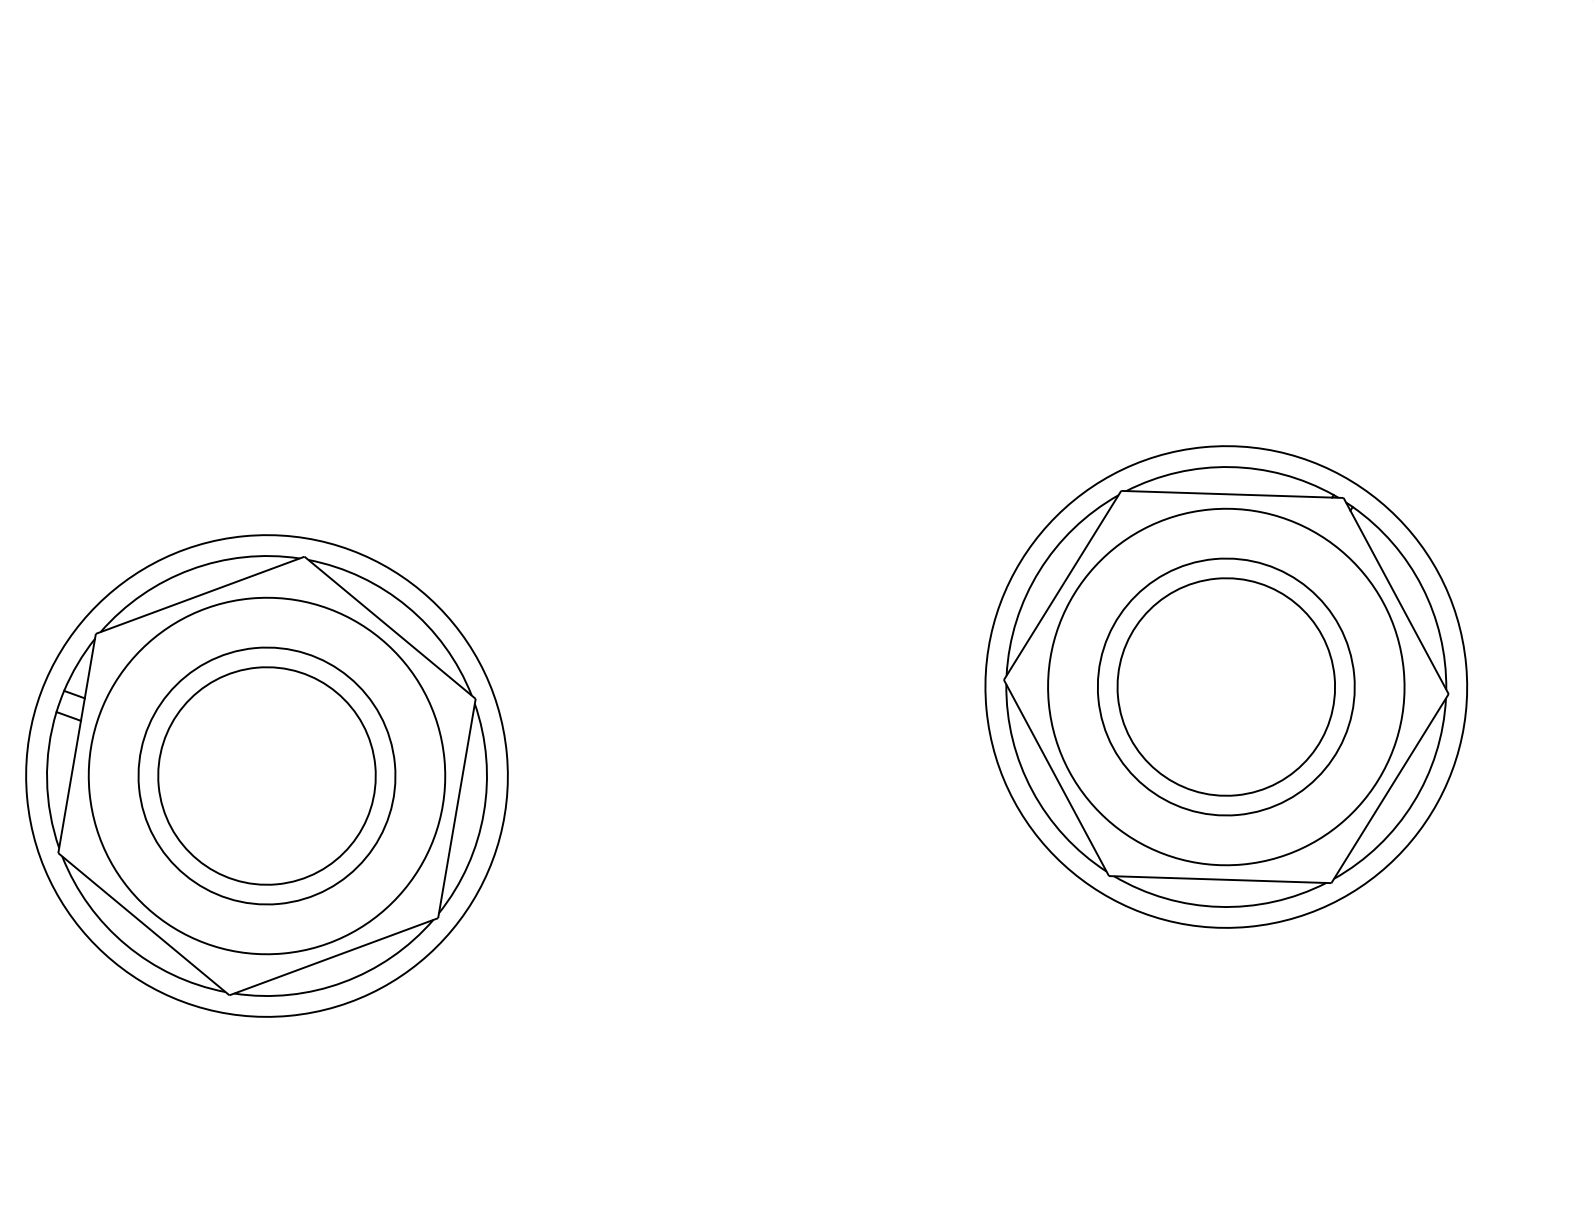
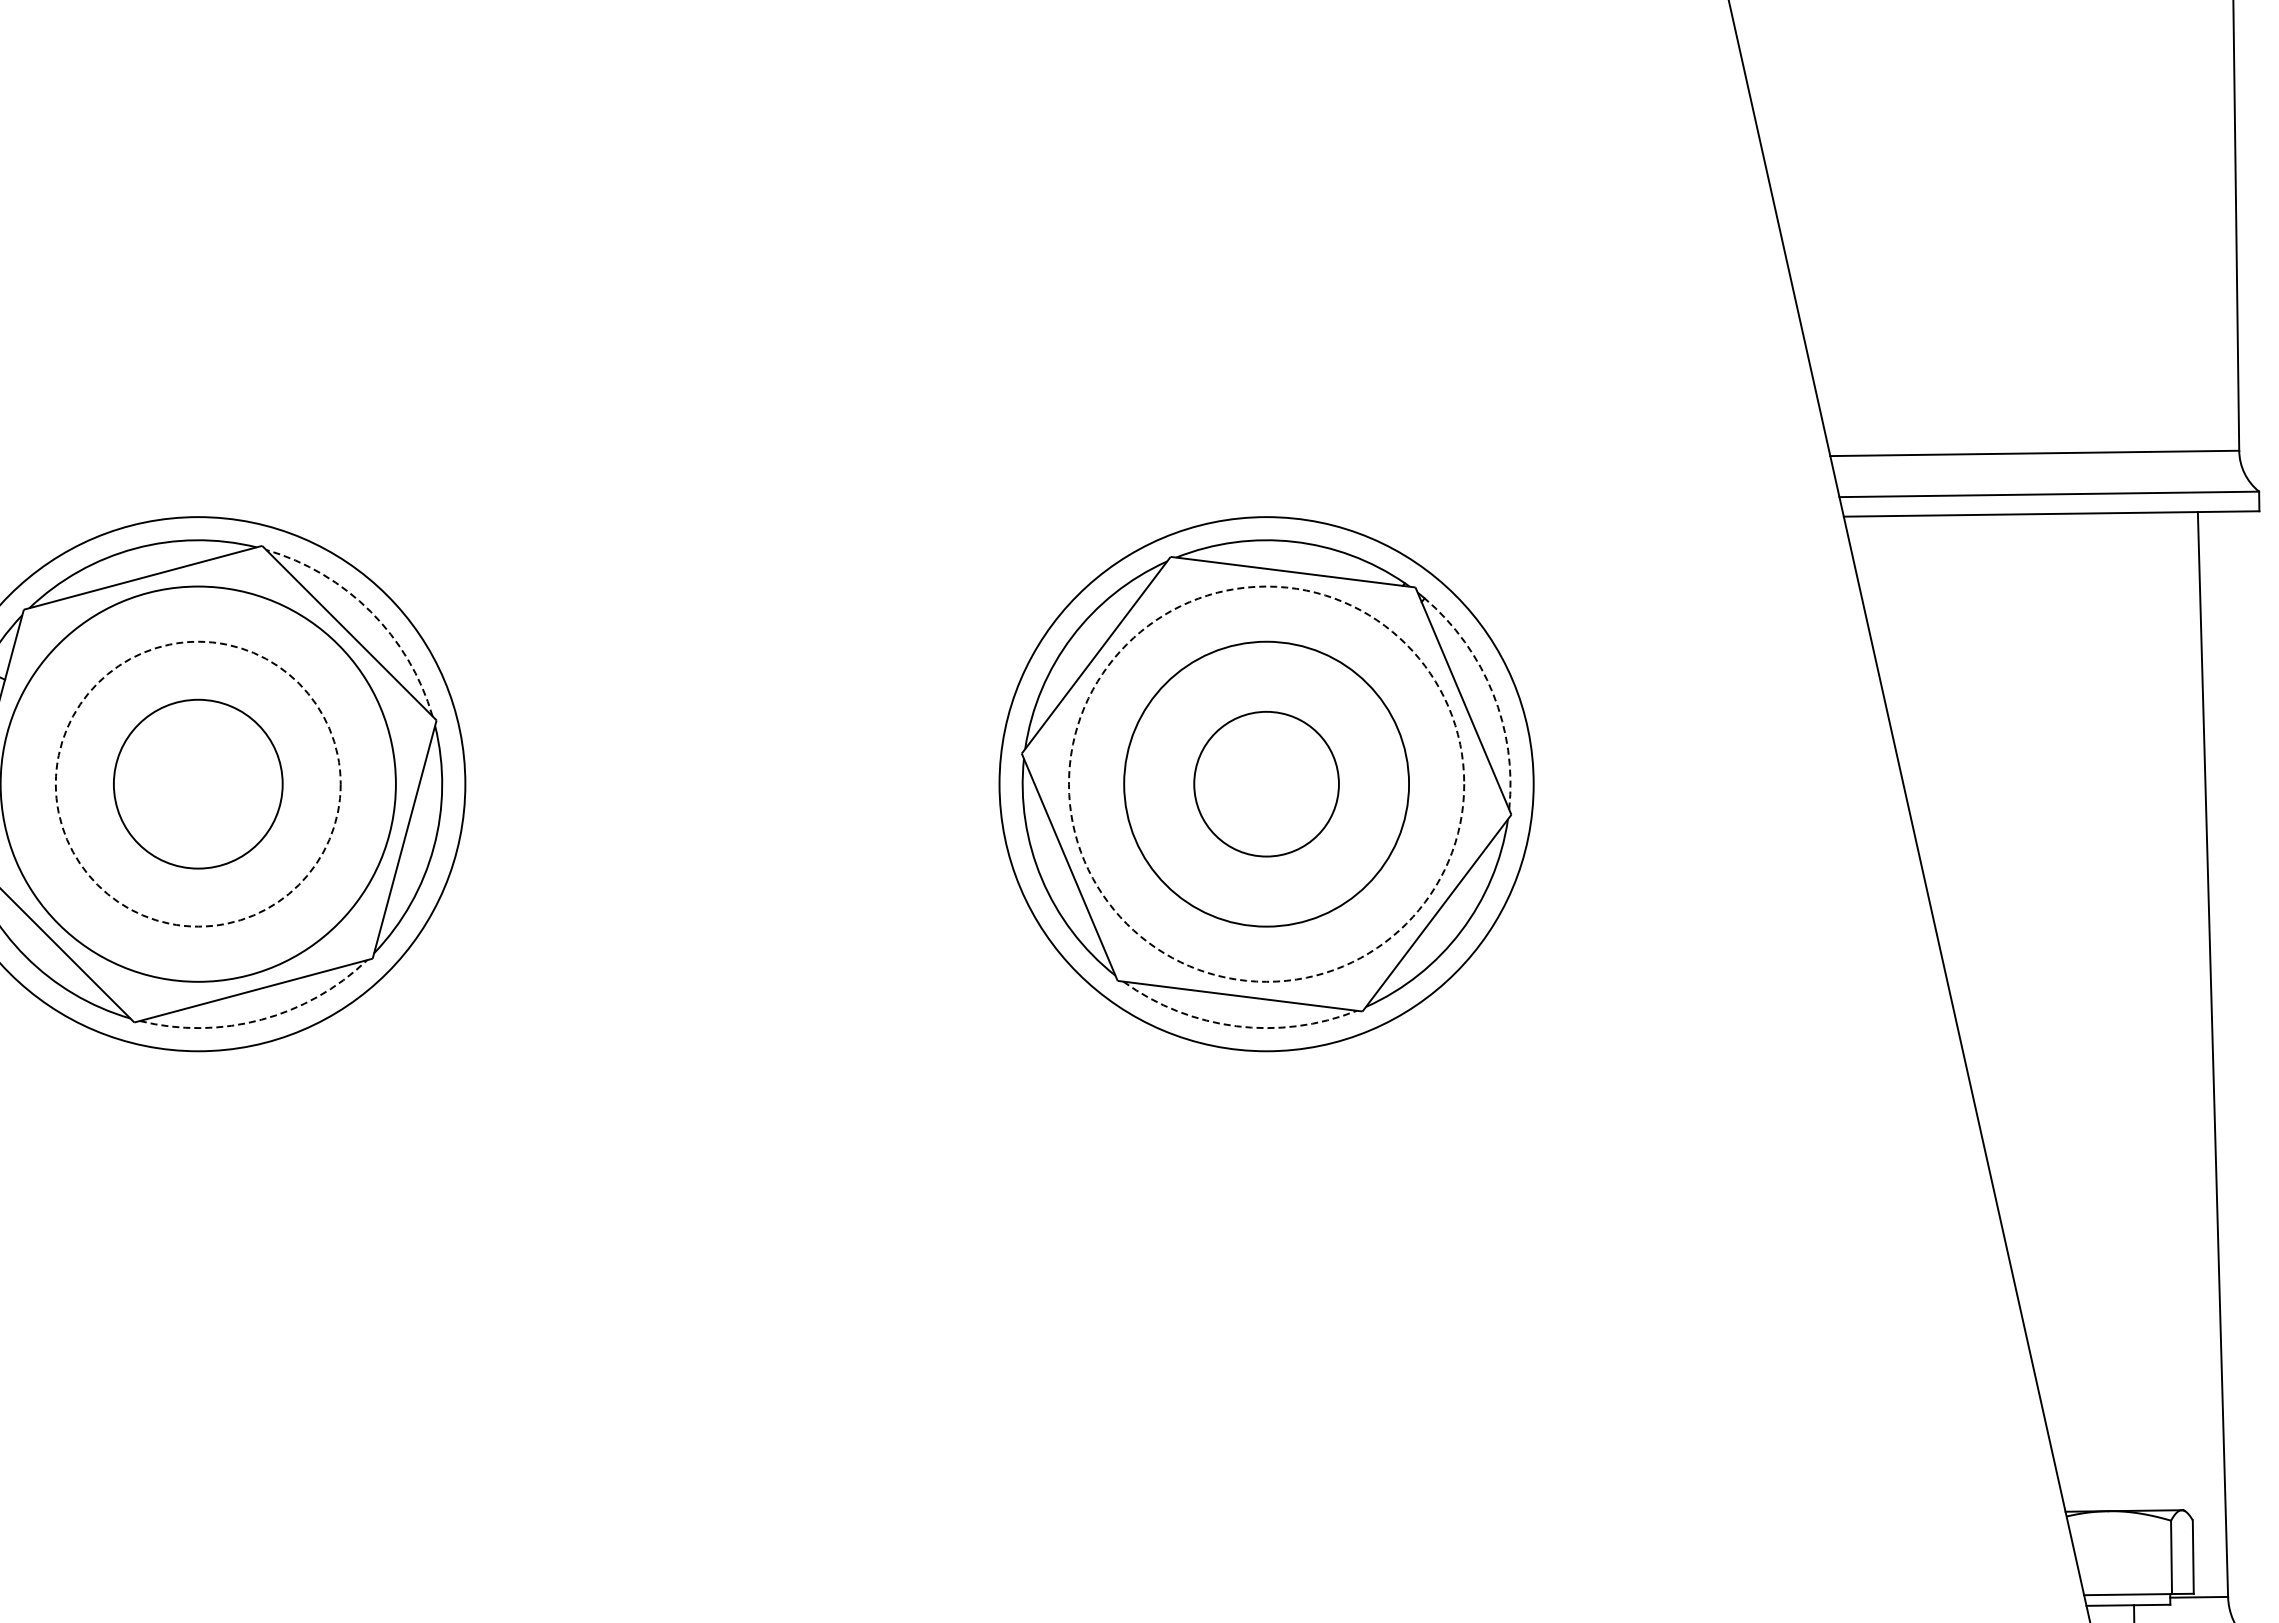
arc: (1422, 586) -> (1493, 693), solid -> dashed
arc: (407, 606) -> (370, 611), solid -> dashed
circle: (1226, 686) -> (1266, 783), size x0.6
circle: (1226, 686) -> (1266, 783), solid -> dashed
circle: (266, 775) -> (197, 783), size x0.7
circle: (266, 775) -> (197, 783), solid -> dashed
arc: (1219, 907) -> (1236, 1026), solid -> dashed
arc: (343, 982) -> (261, 1019), solid -> dashed

